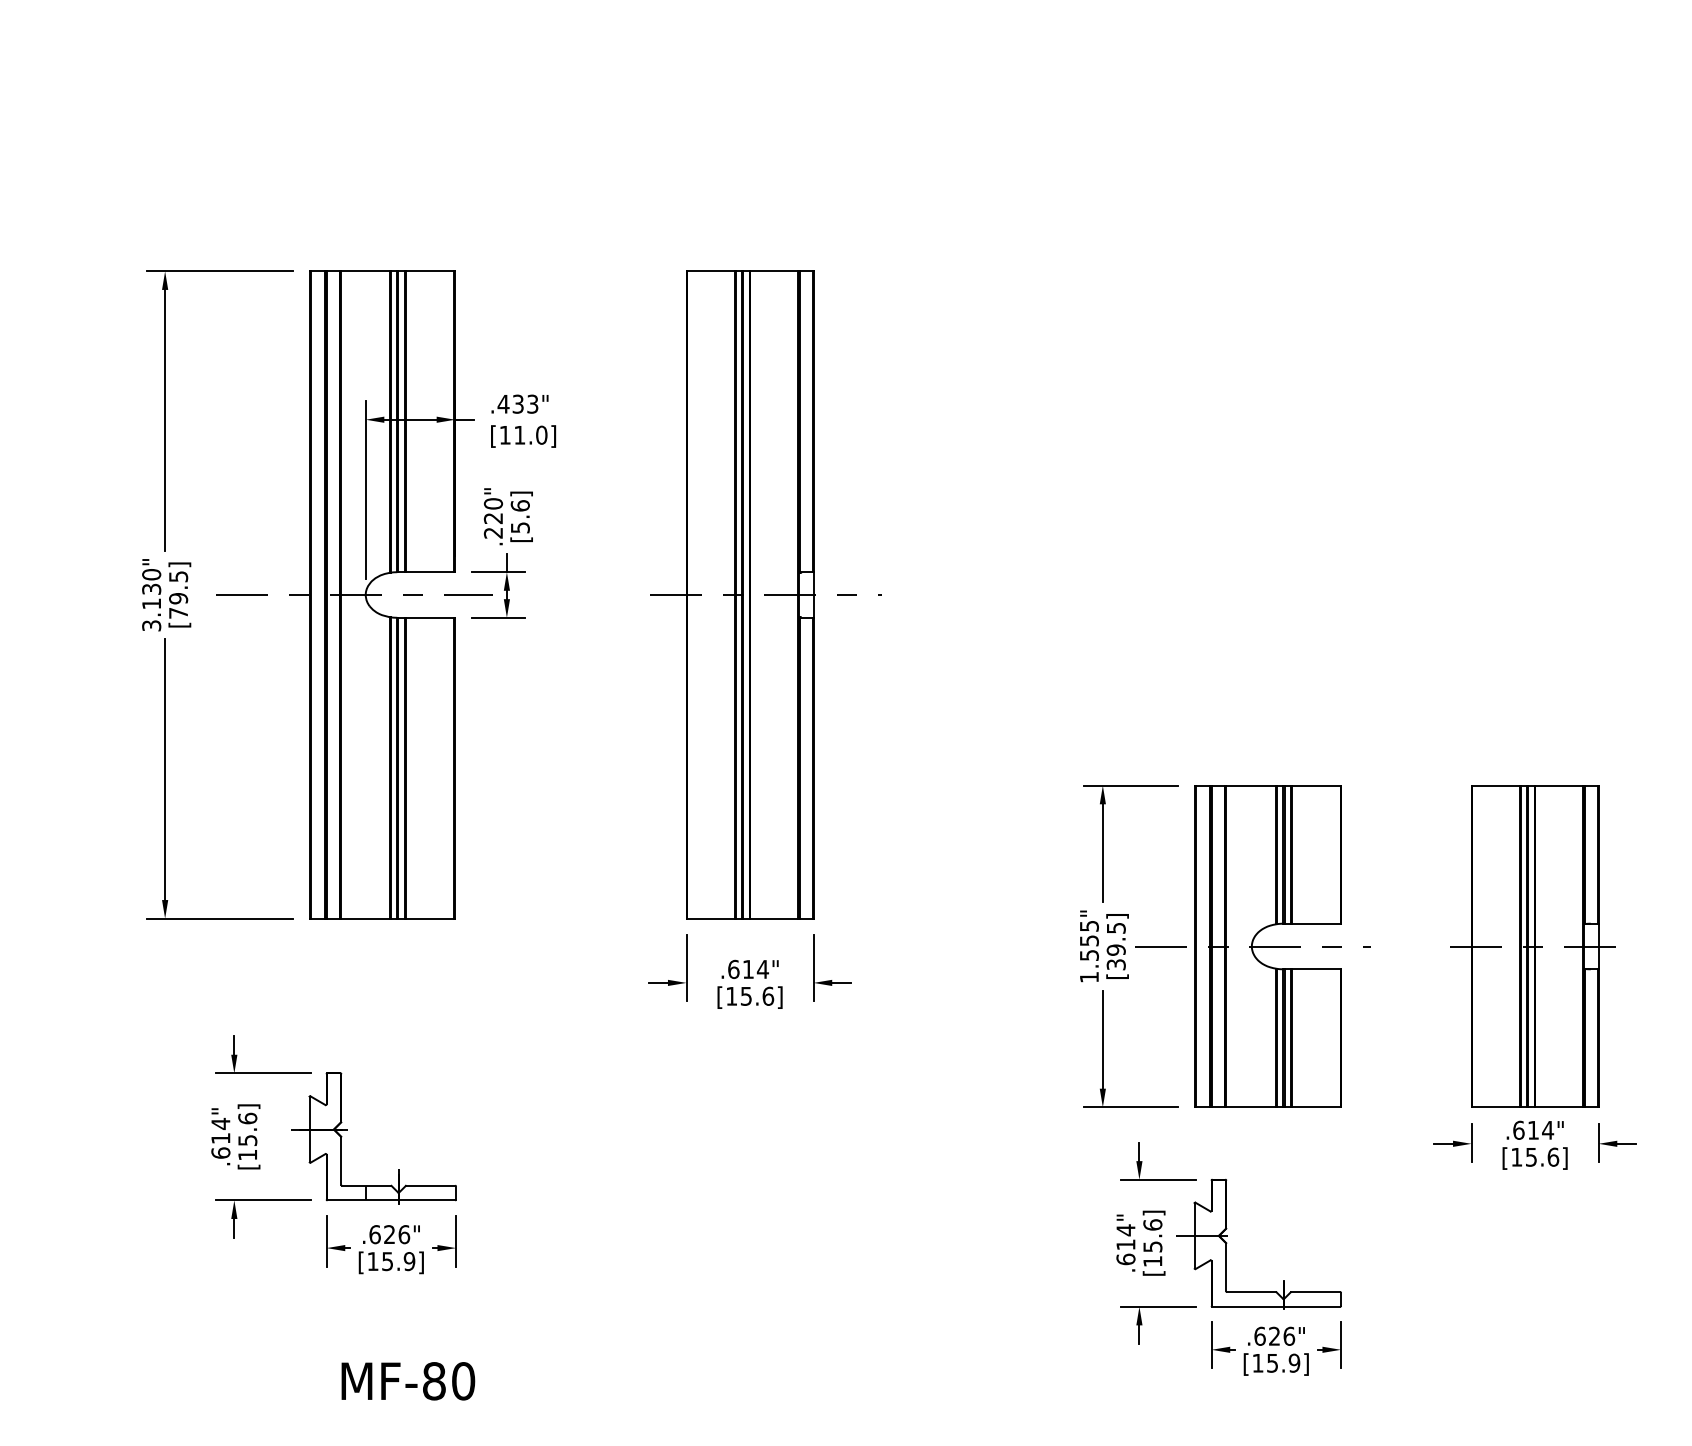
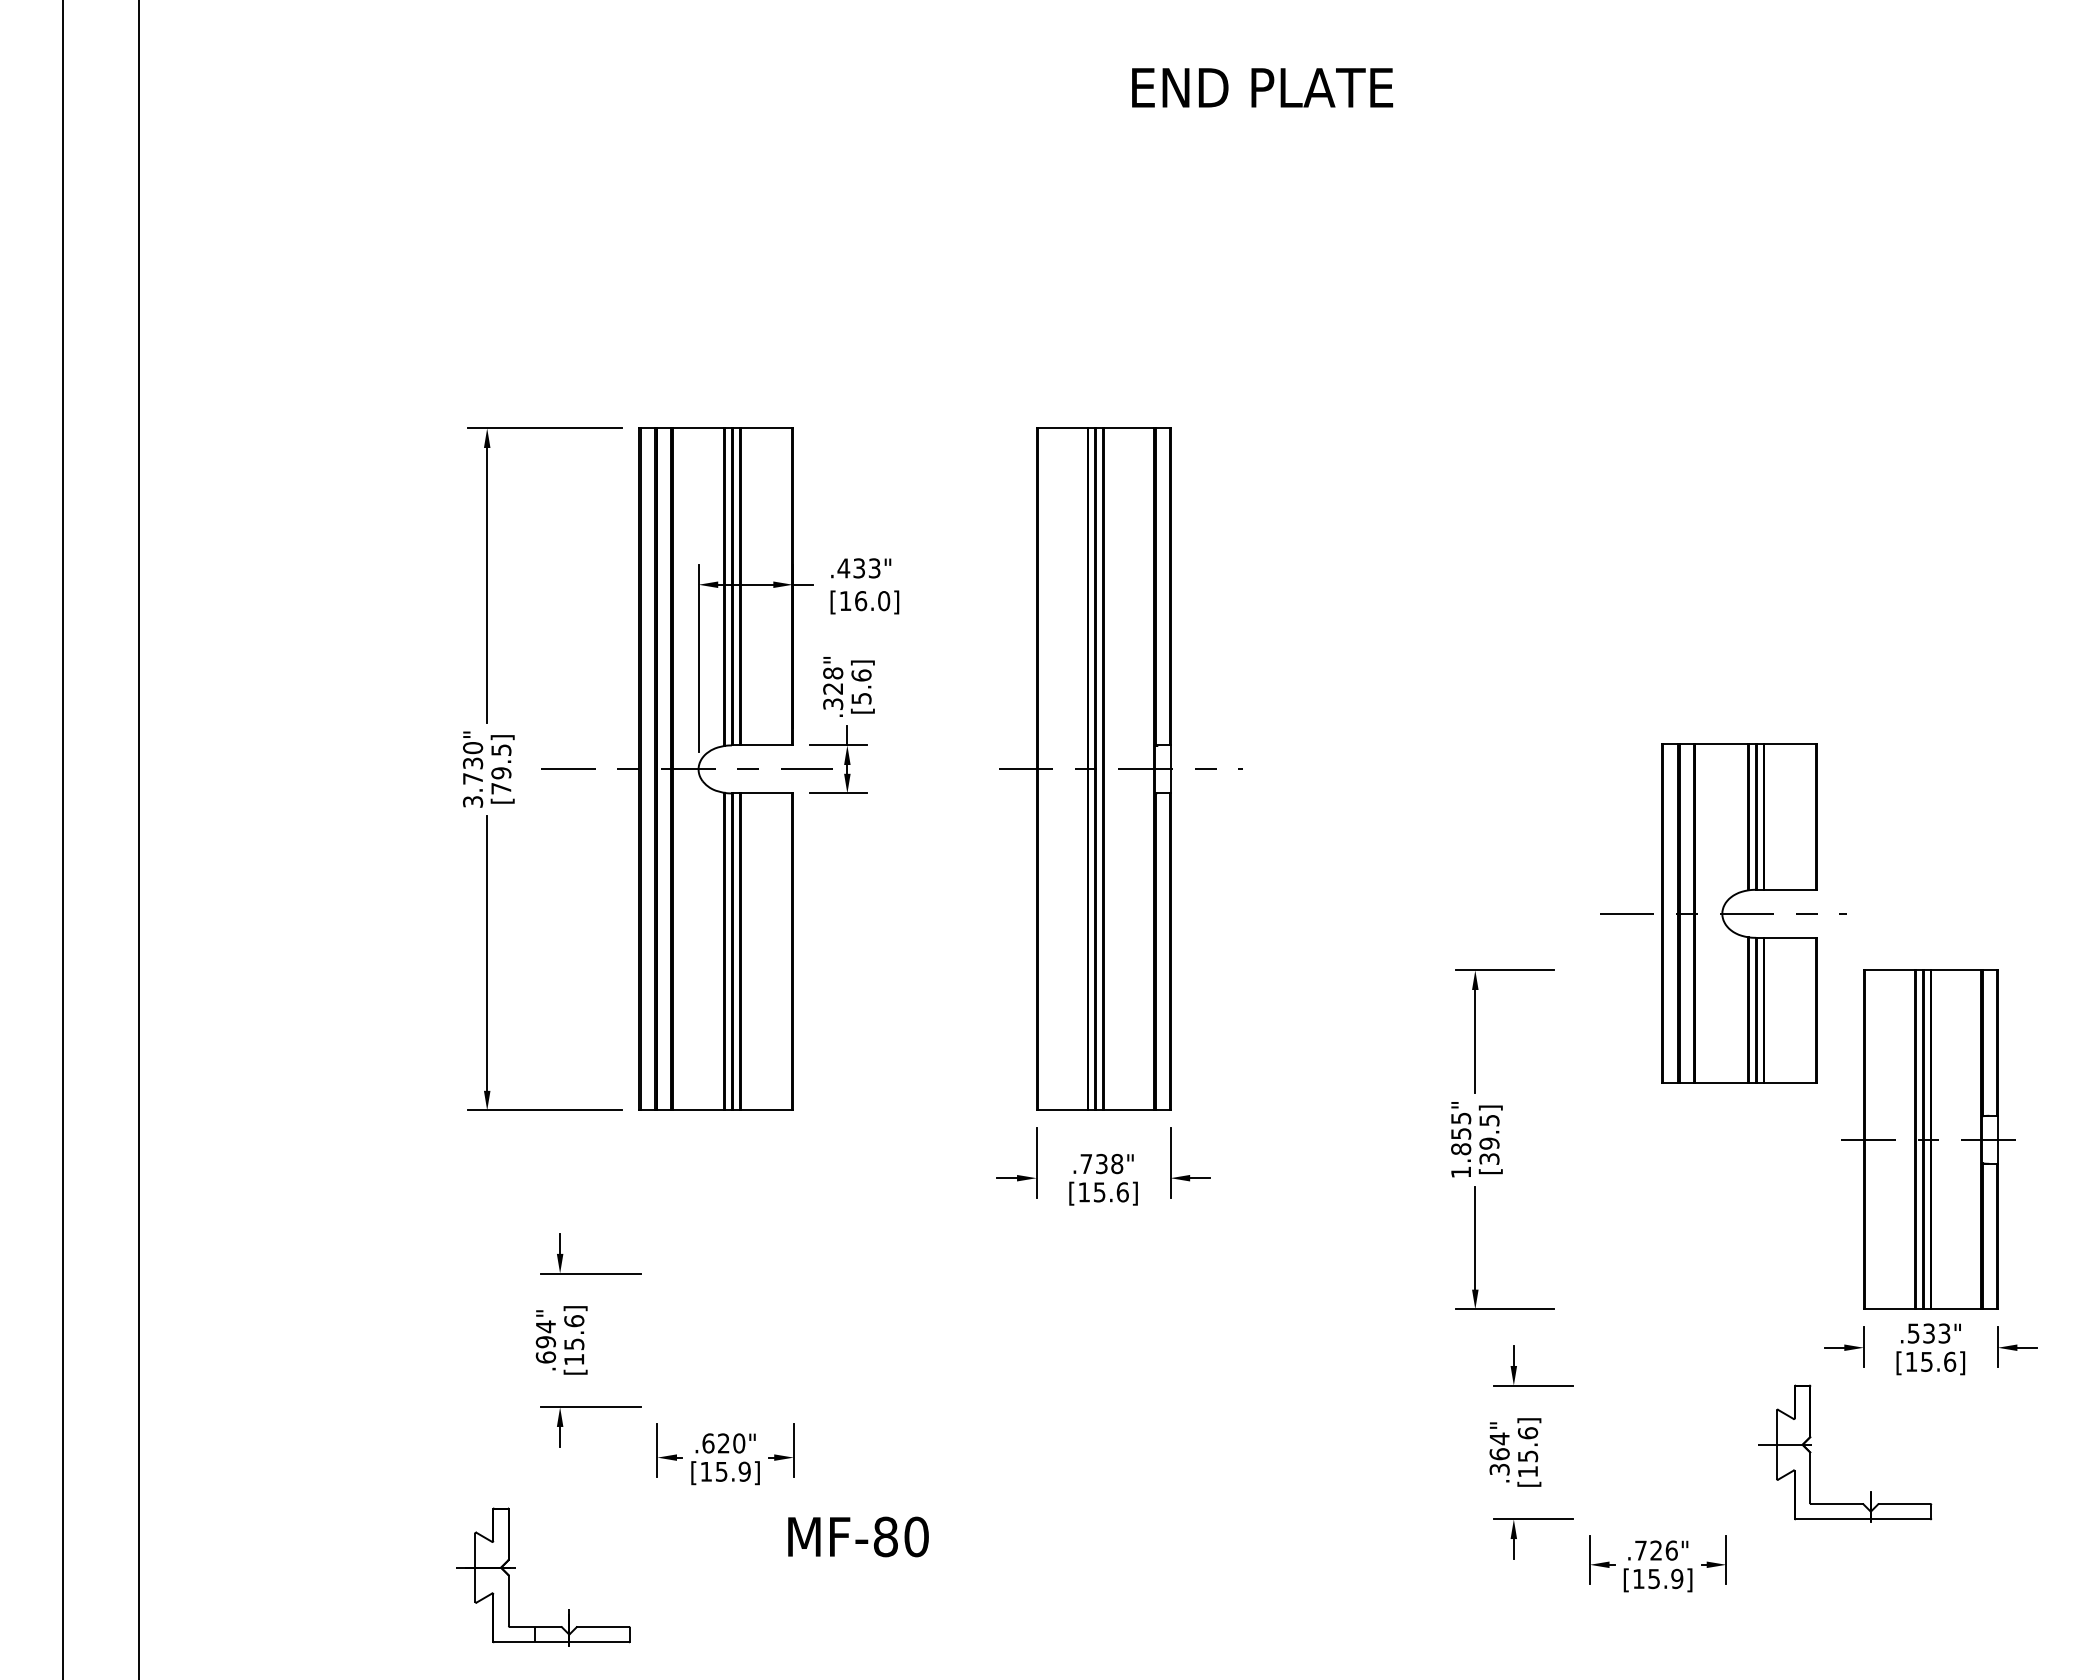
text: (520, 435) -> (861, 601), [11.0] -> [16.0]
text: (493, 518) -> (833, 688), .220" -> .328"
text: (151, 603) -> (472, 778), 3.130" -> 3.730"
part: (1252, 946) -> (1723, 913), moved
text: (1089, 955) -> (1461, 1149), 1.555" -> 1.855"
text: (748, 968) -> (1101, 1163), .614" -> .738"
part: (347, 1130) -> (515, 1568), moved
text: (1532, 1130) -> (1928, 1333), .614" -> .533"
text: (220, 1138) -> (545, 1342), .614" -> .694"
text: (404, 1234) -> (739, 1443), .626" -> .620"
part: (1227, 1243) -> (1811, 1452), moved
text: (1125, 1251) -> (1499, 1461), .614" -> .364"
text: (1260, 1336) -> (1641, 1550), .626" -> .726"
text: (408, 1380) -> (858, 1536), moved

